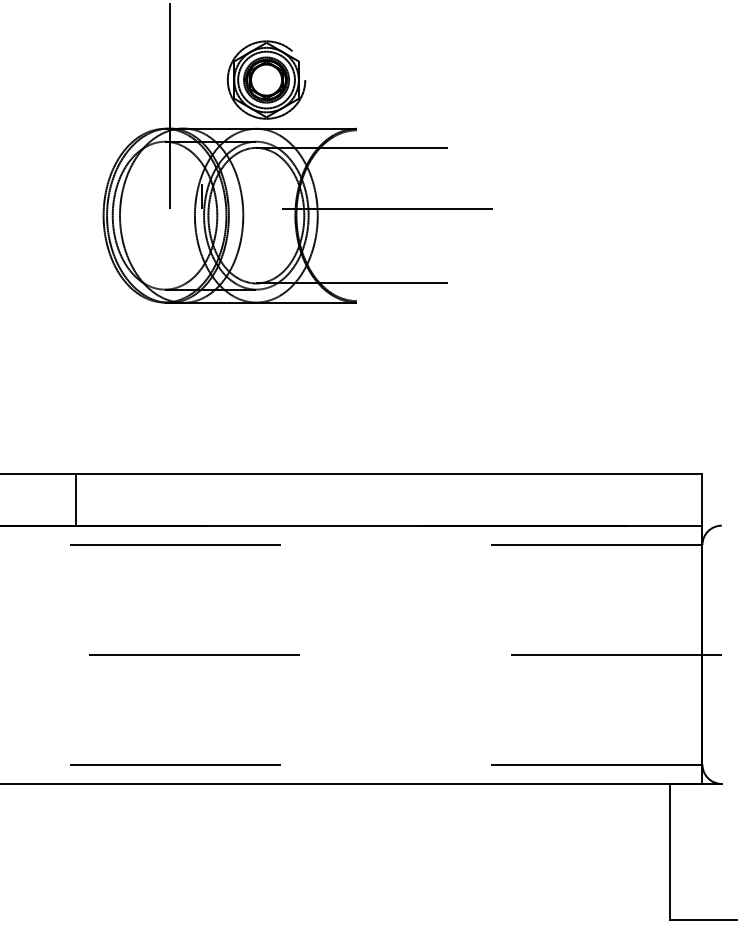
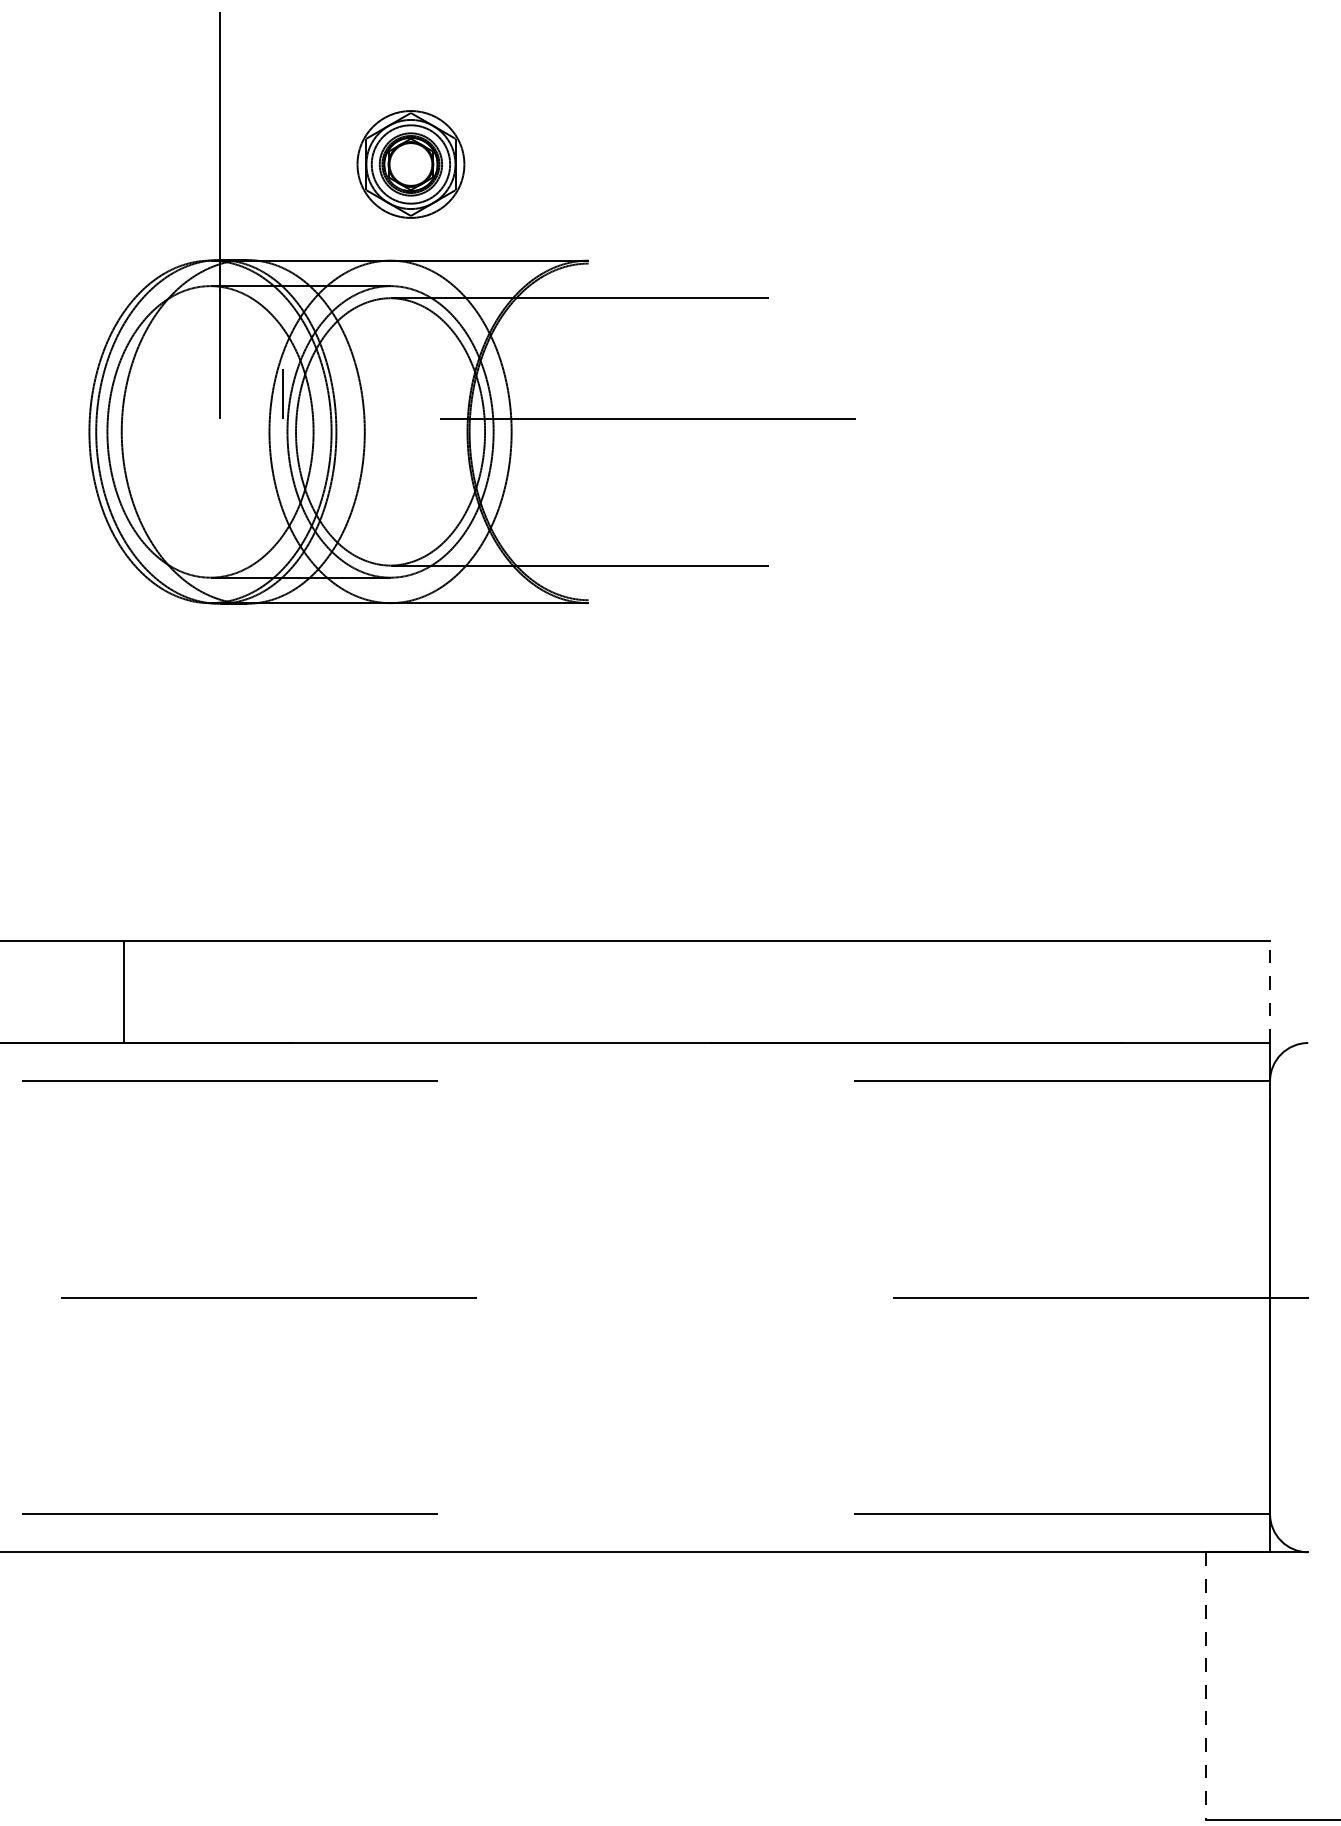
part: (266, 79) -> (410, 163), size x0.7
line: (76, 499) -> (124, 991), moved
line: (702, 499) -> (1270, 991), solid -> dashed
line: (670, 851) -> (1207, 1685), solid -> dashed

